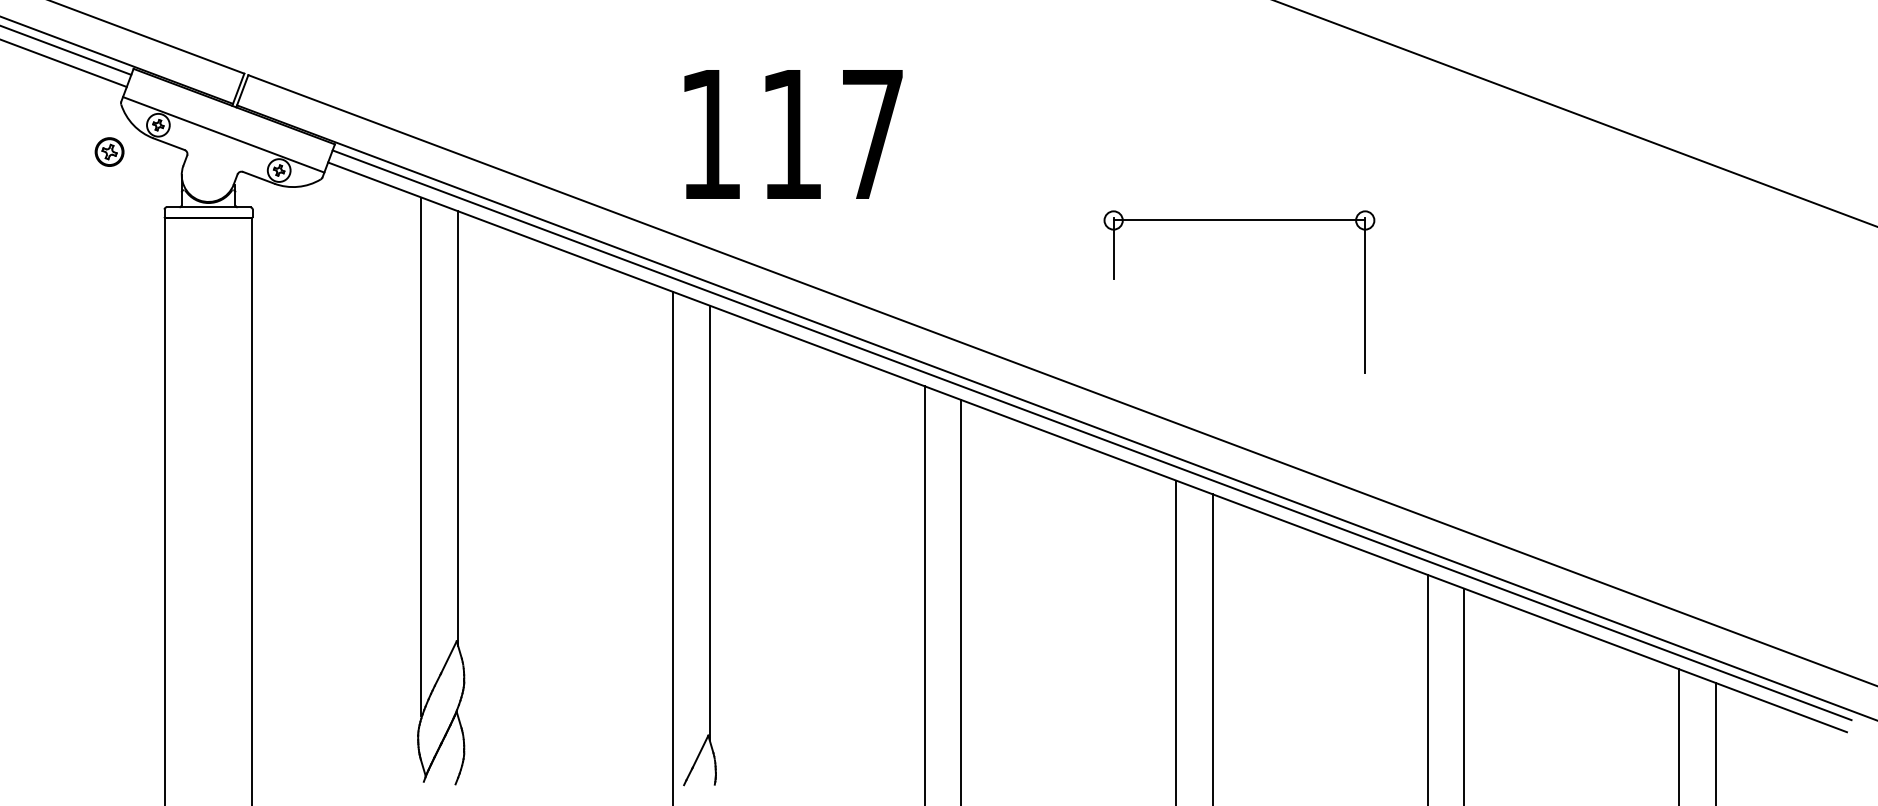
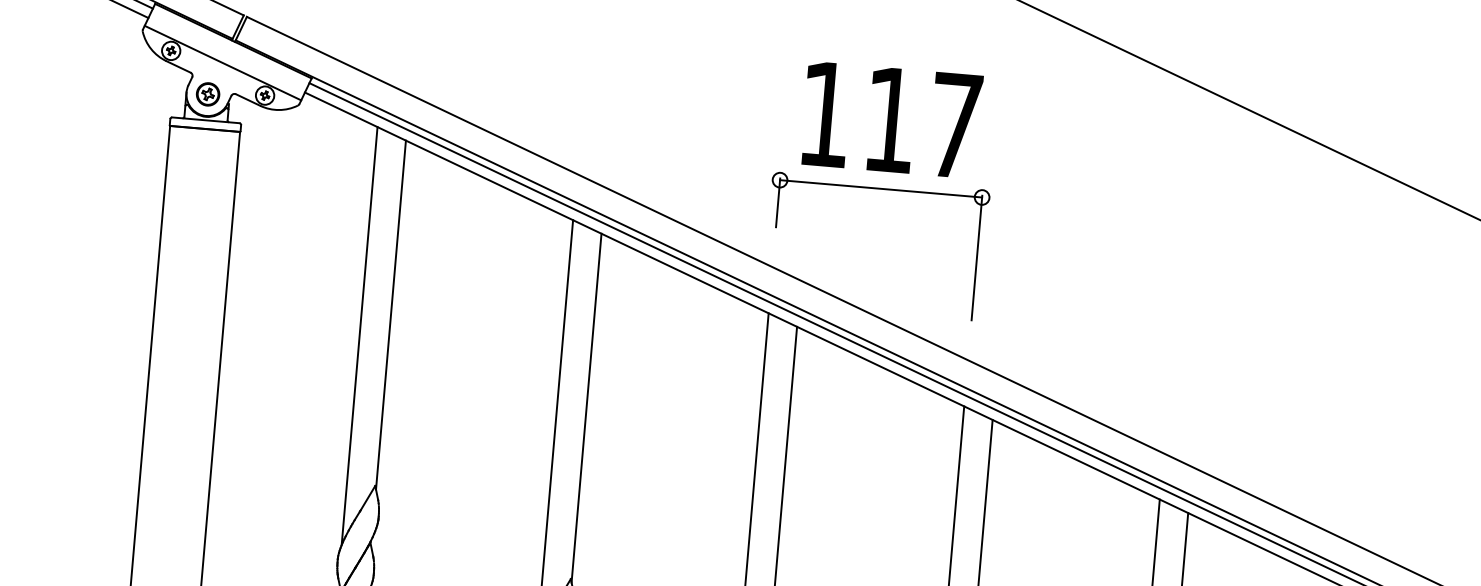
text: (793, 134) -> (891, 120), moved
part: (109, 151) -> (208, 93), moved
part: (1239, 220) -> (881, 188), moved

